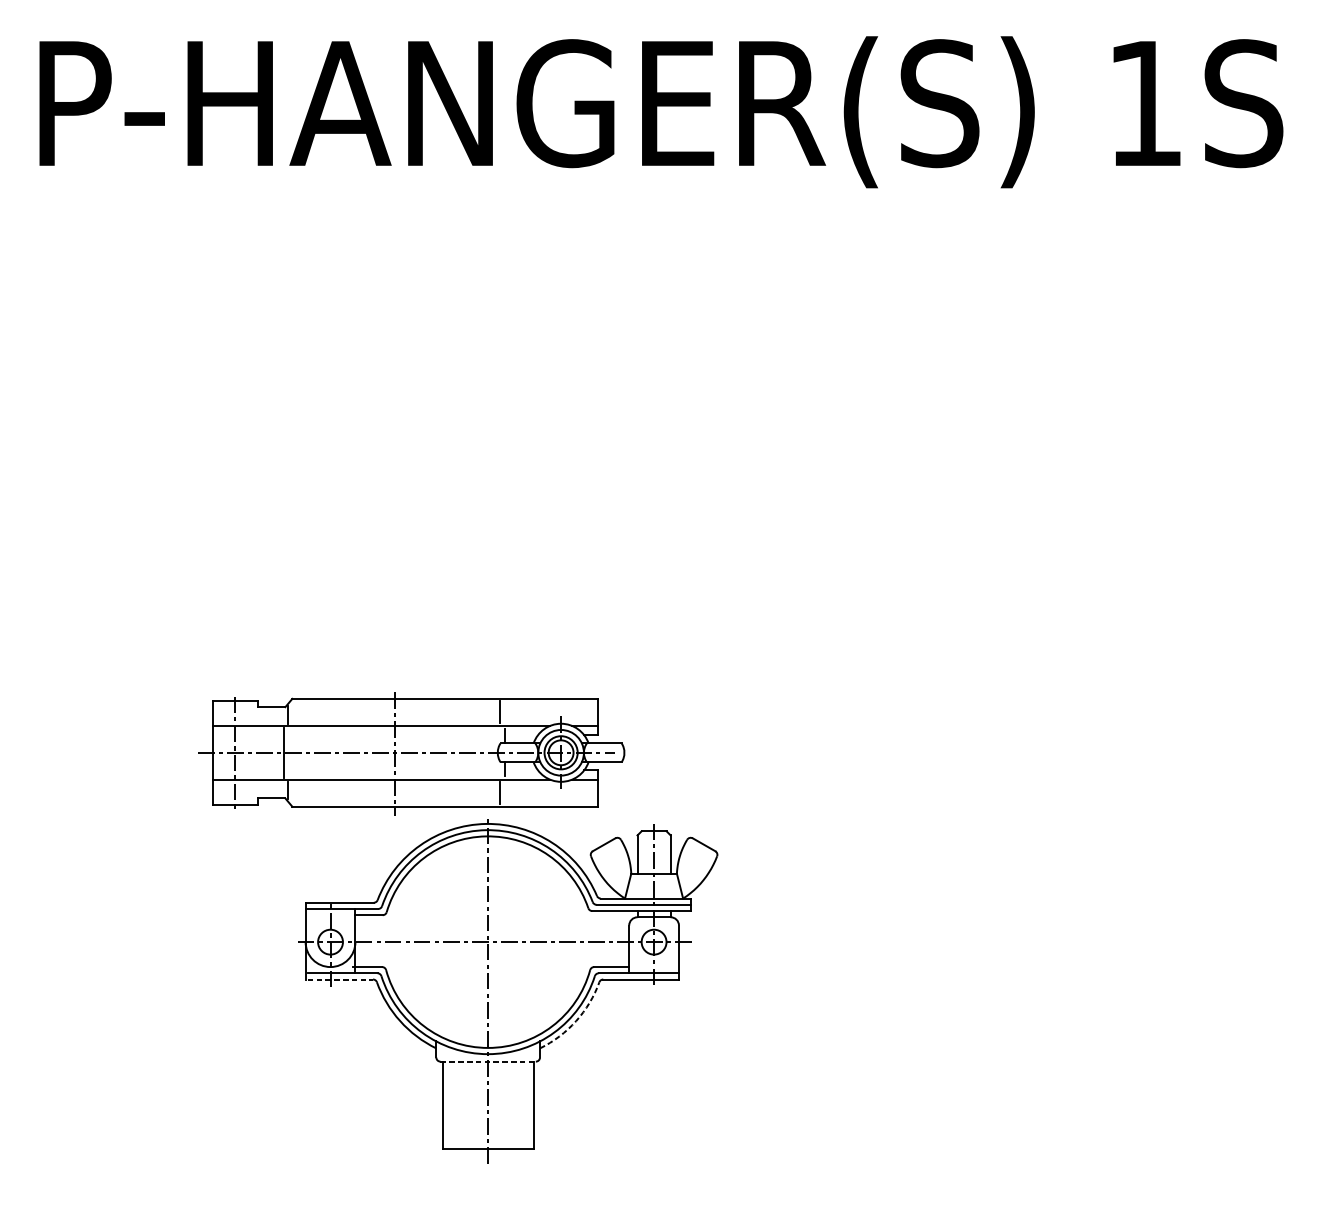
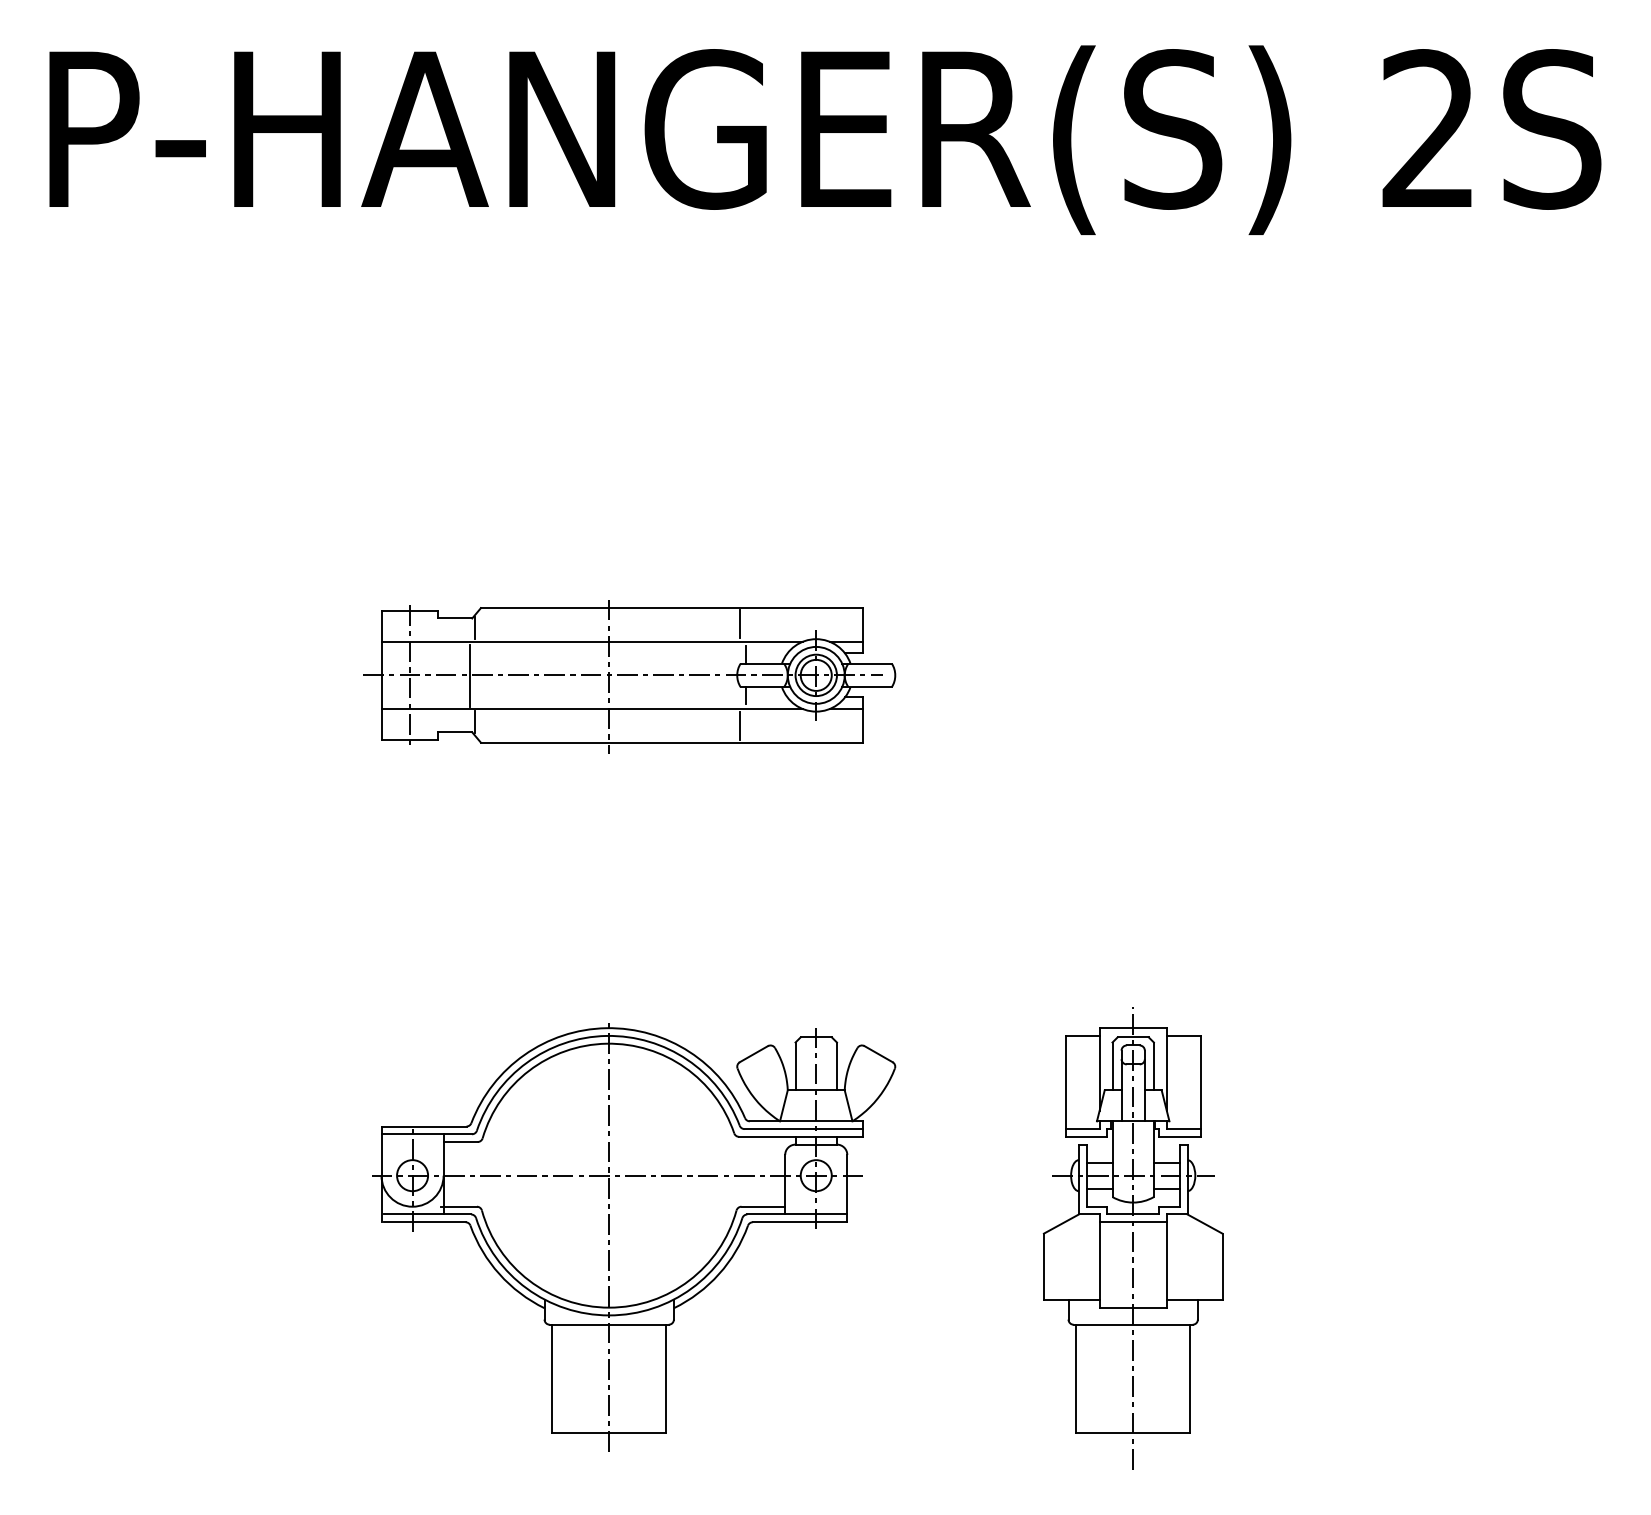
text: (1144, 102) -> (1427, 127), 1S -> 2S
part: (411, 753) -> (629, 676), moved
line: (340, 979) -> (424, 1222), dashed -> solid
part: (907, 992) -> (1132, 1238), added
arc: (576, 1021) -> (719, 1274), dashed -> solid
line: (488, 1061) -> (609, 1324), dashed -> solid

